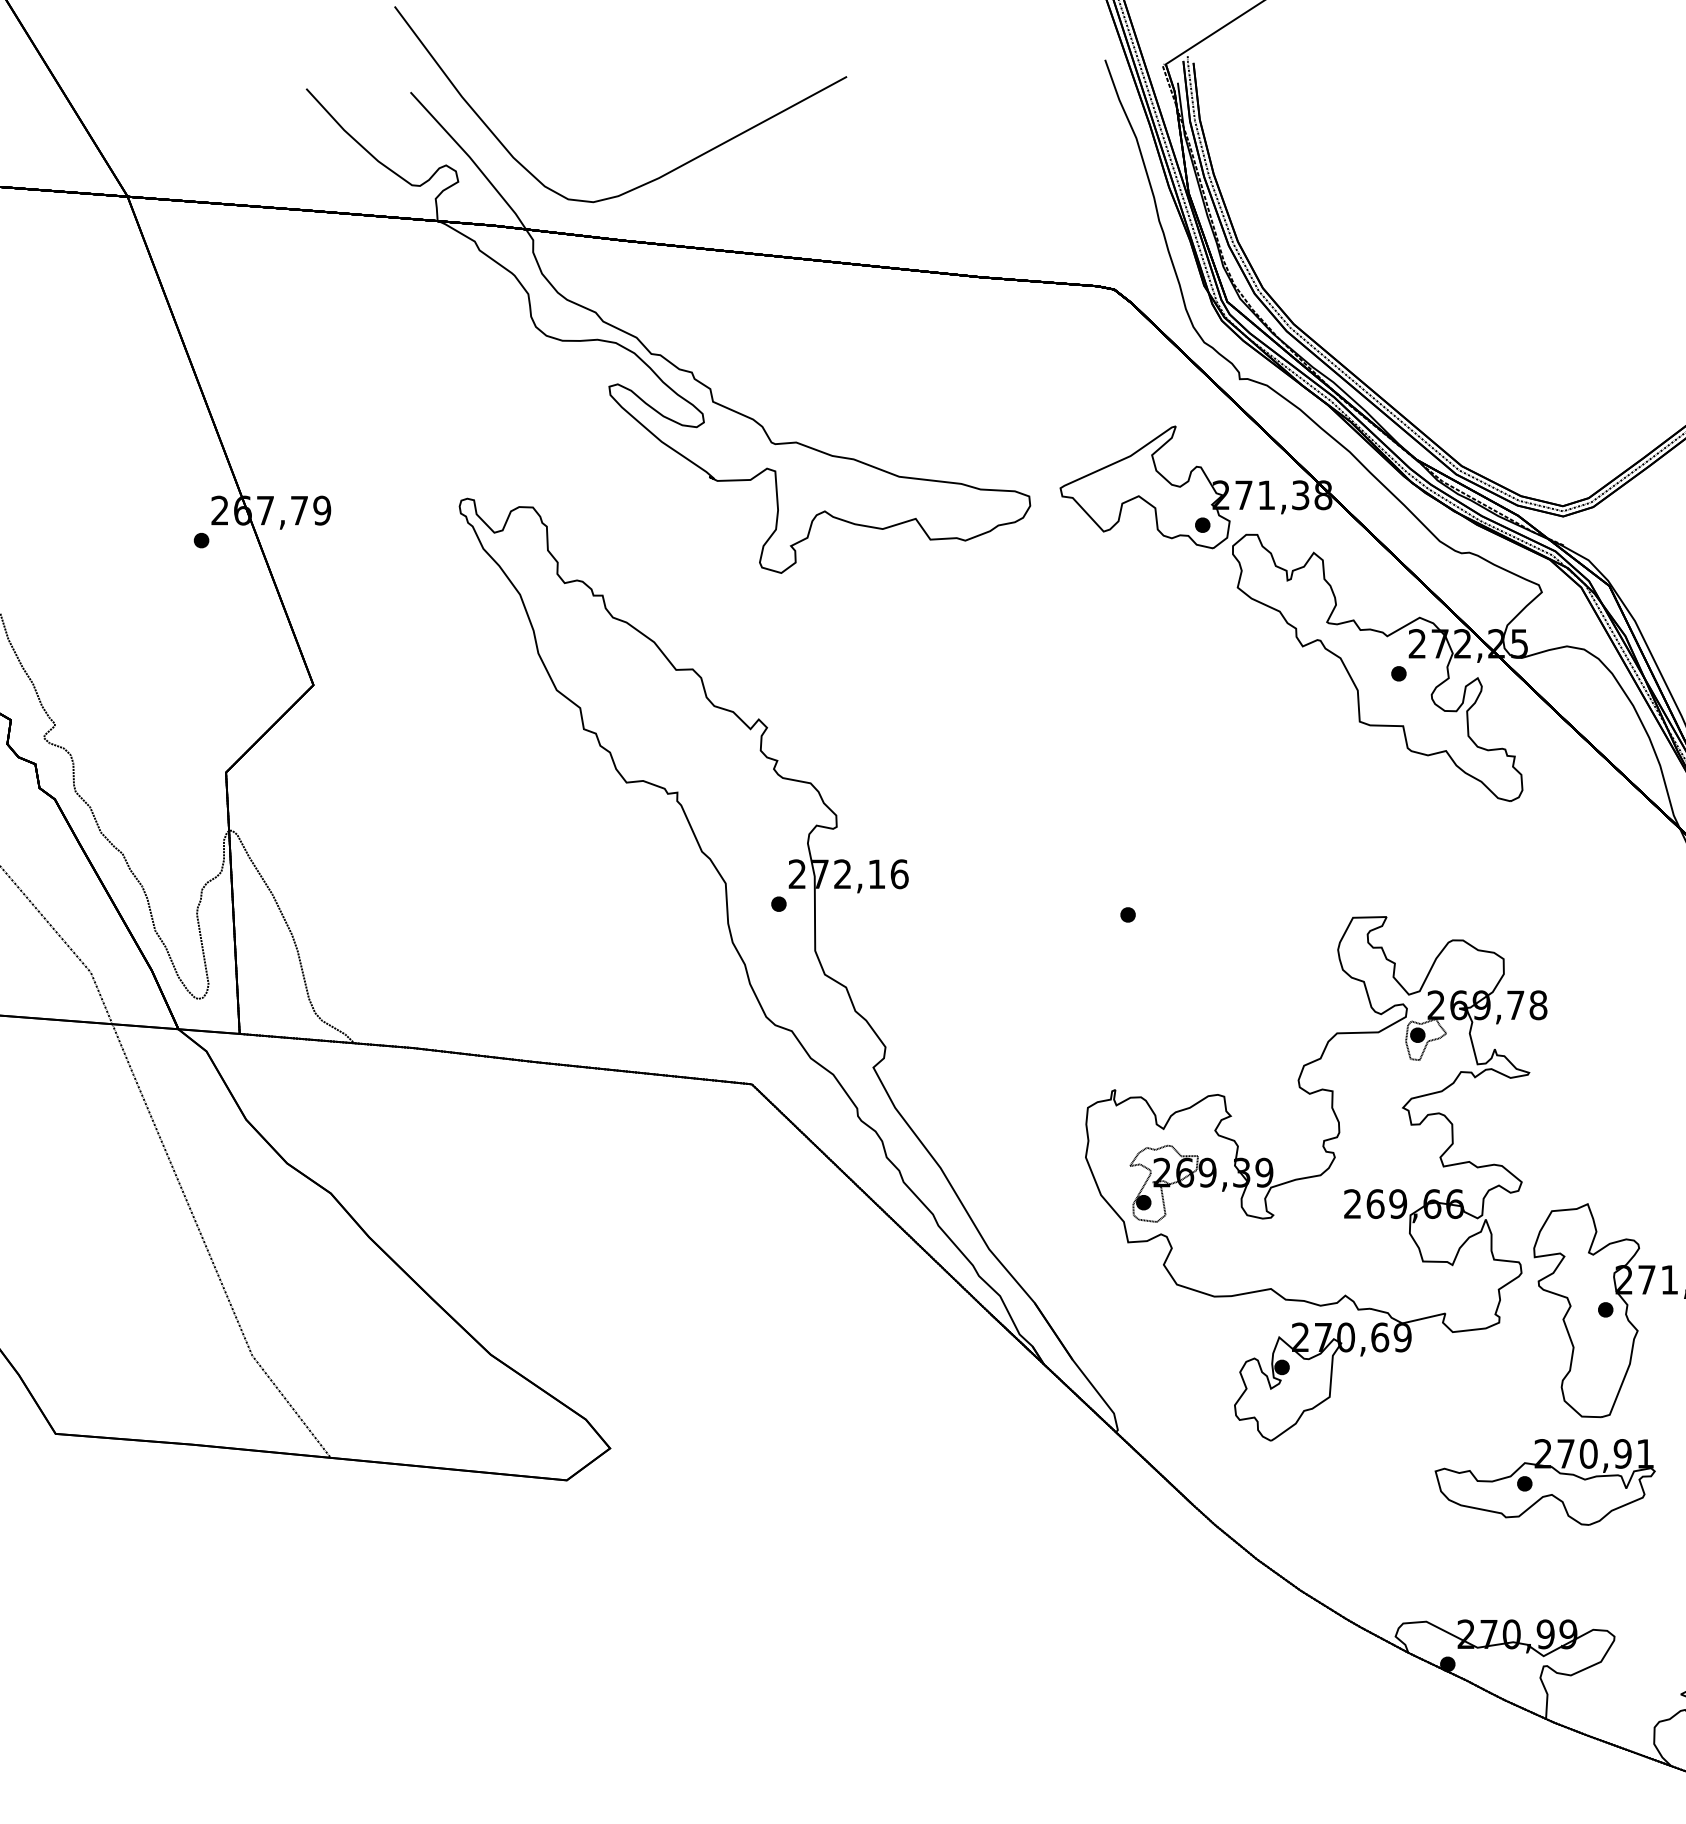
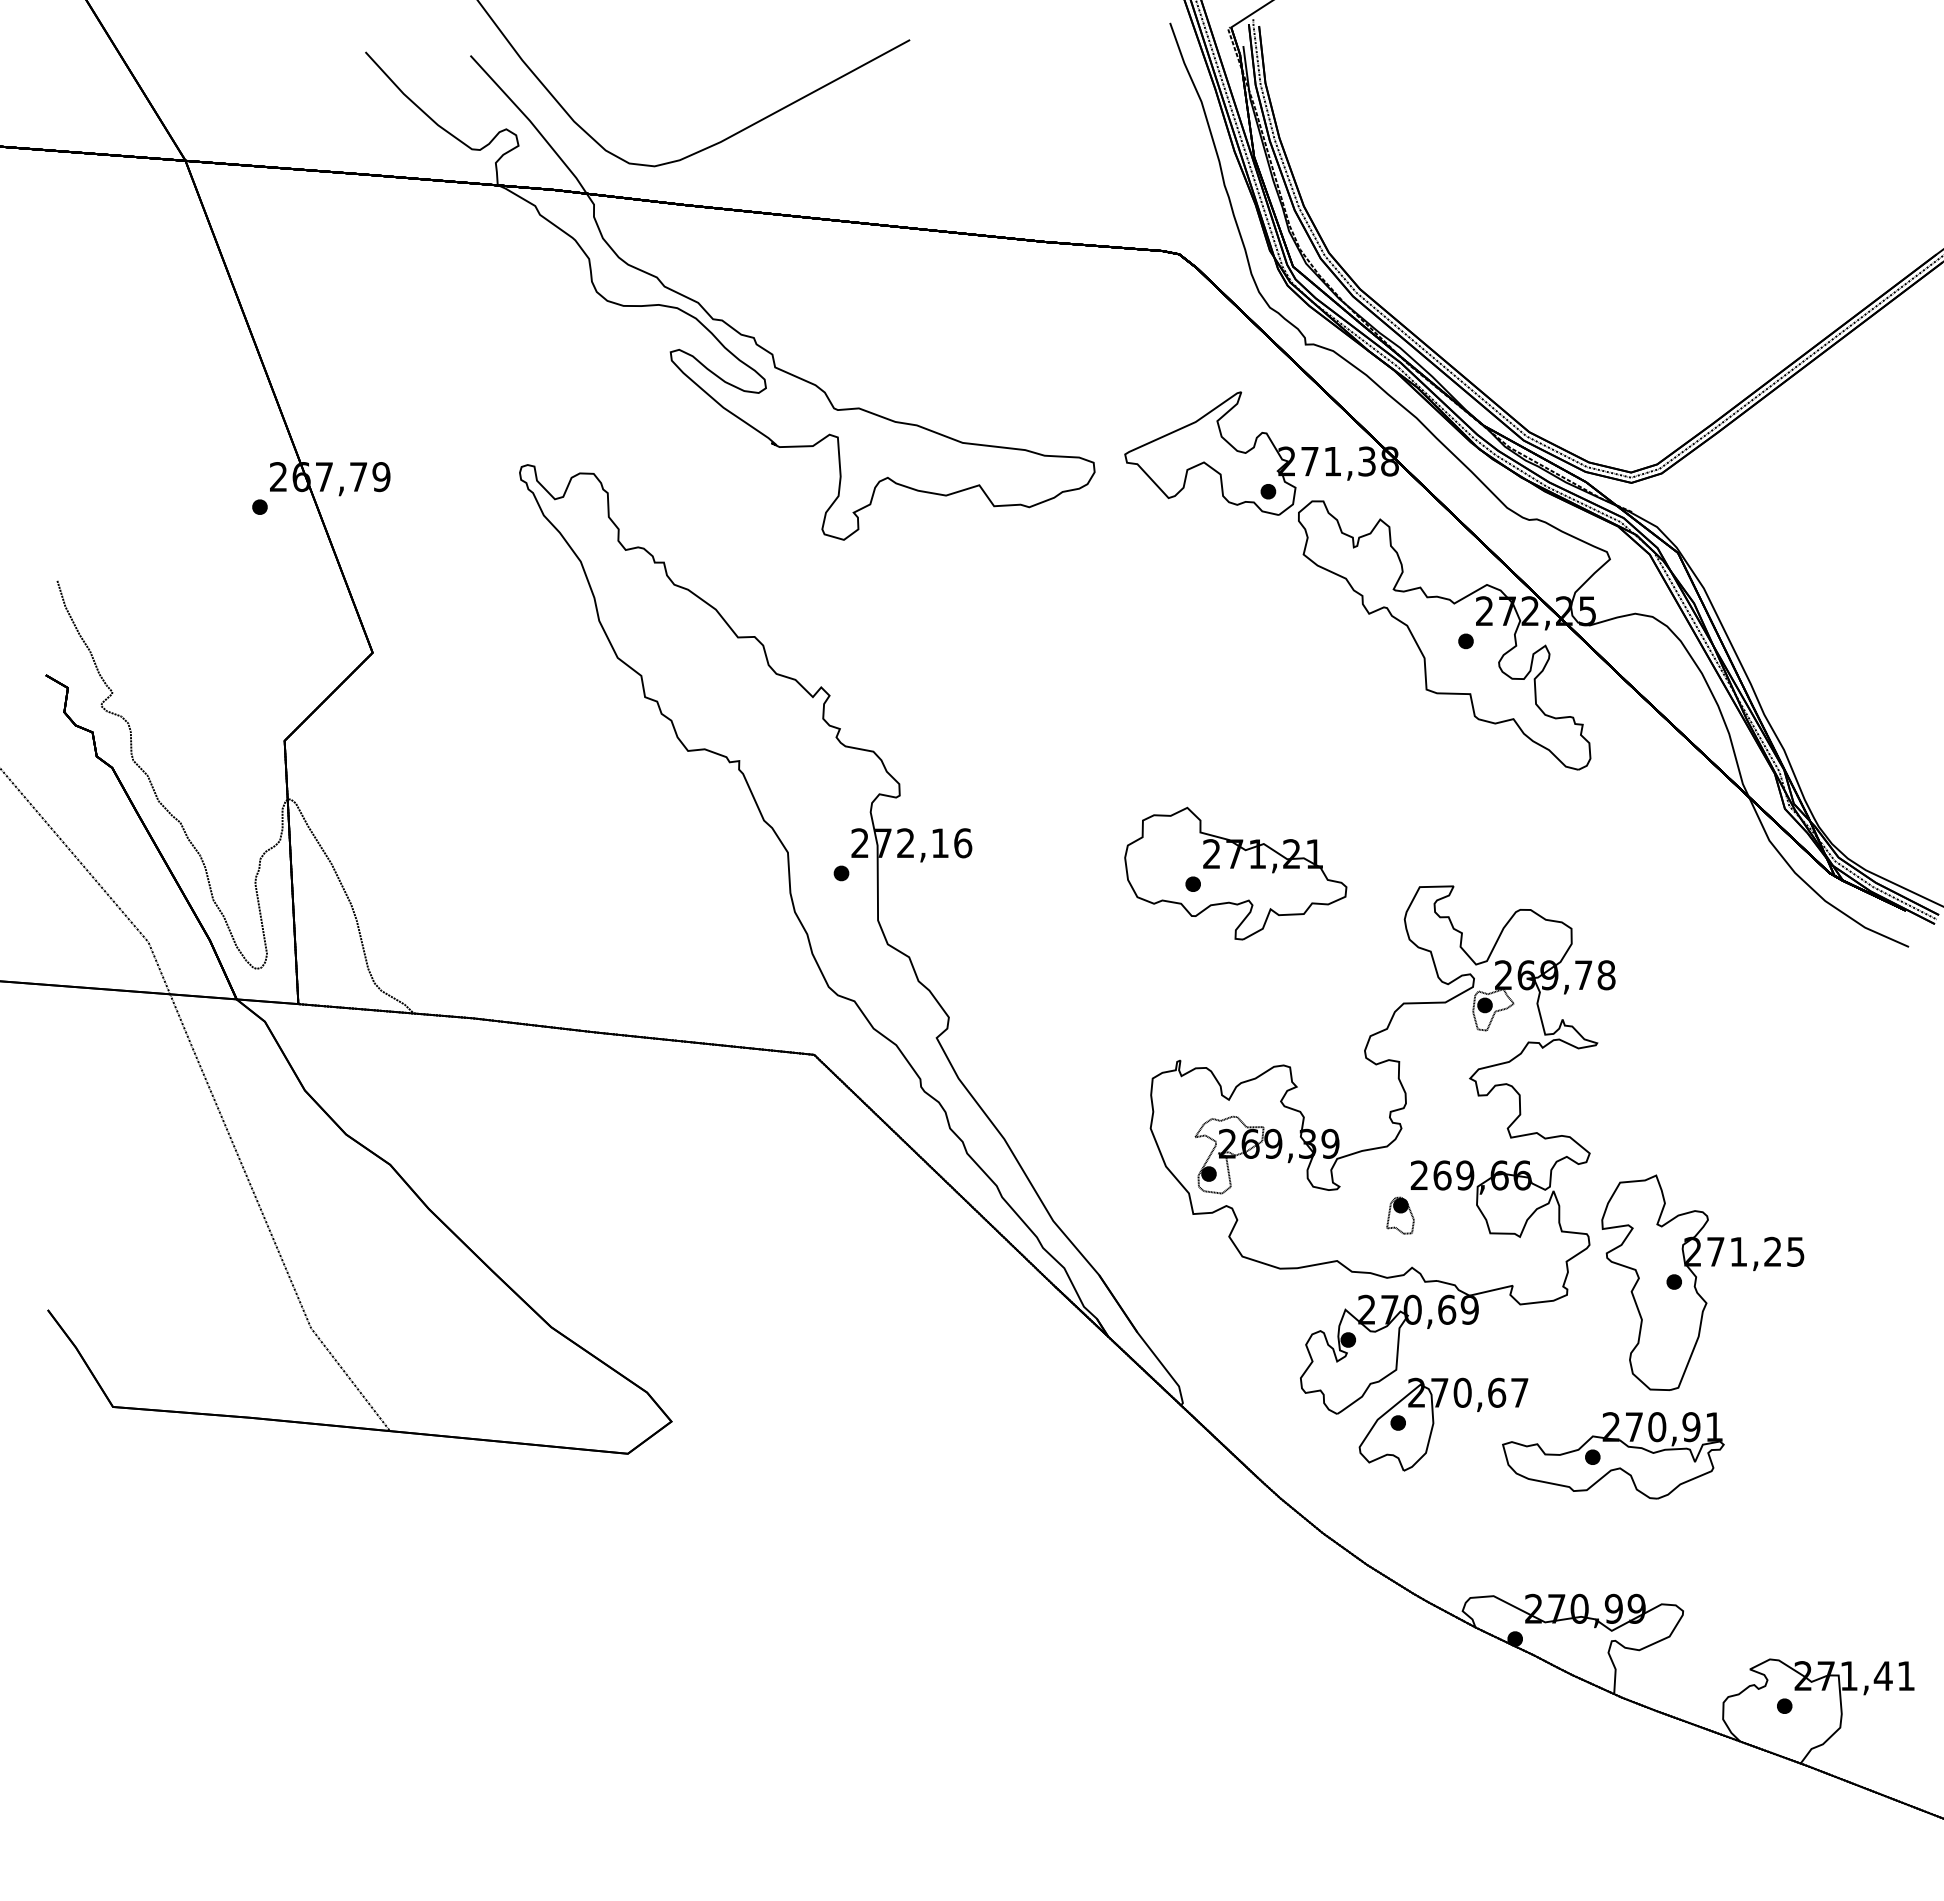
part: (1170, 904) -> (1235, 873), added
part: (1333, 1243) -> (1400, 1215), added
part: (1367, 1450) -> (1434, 1423), added

